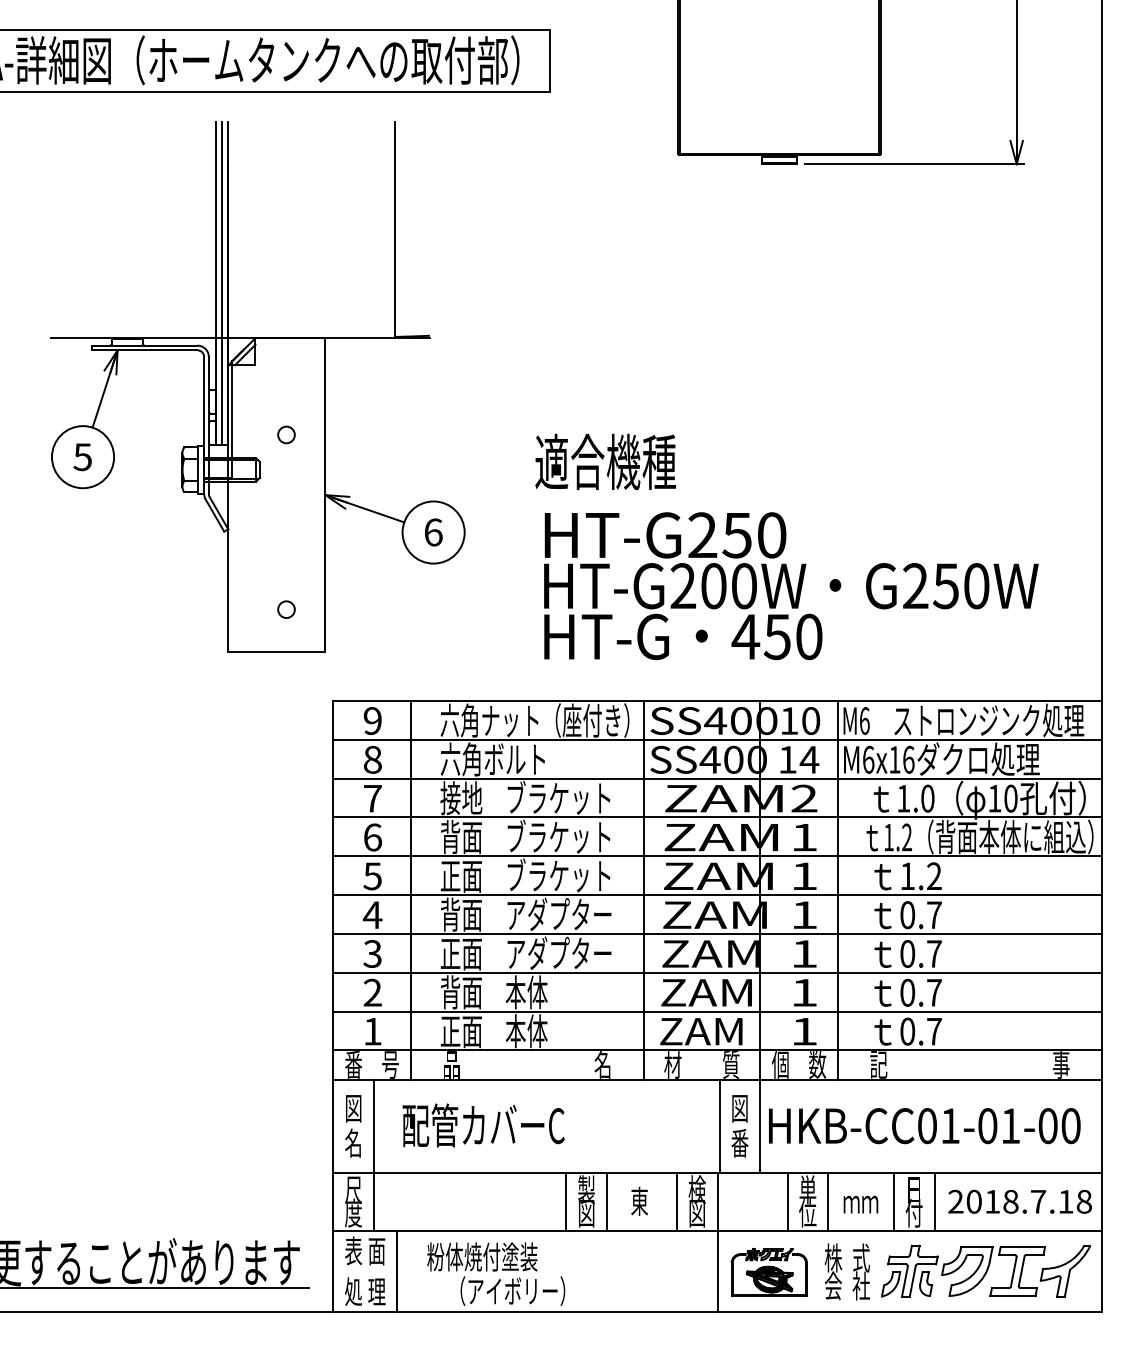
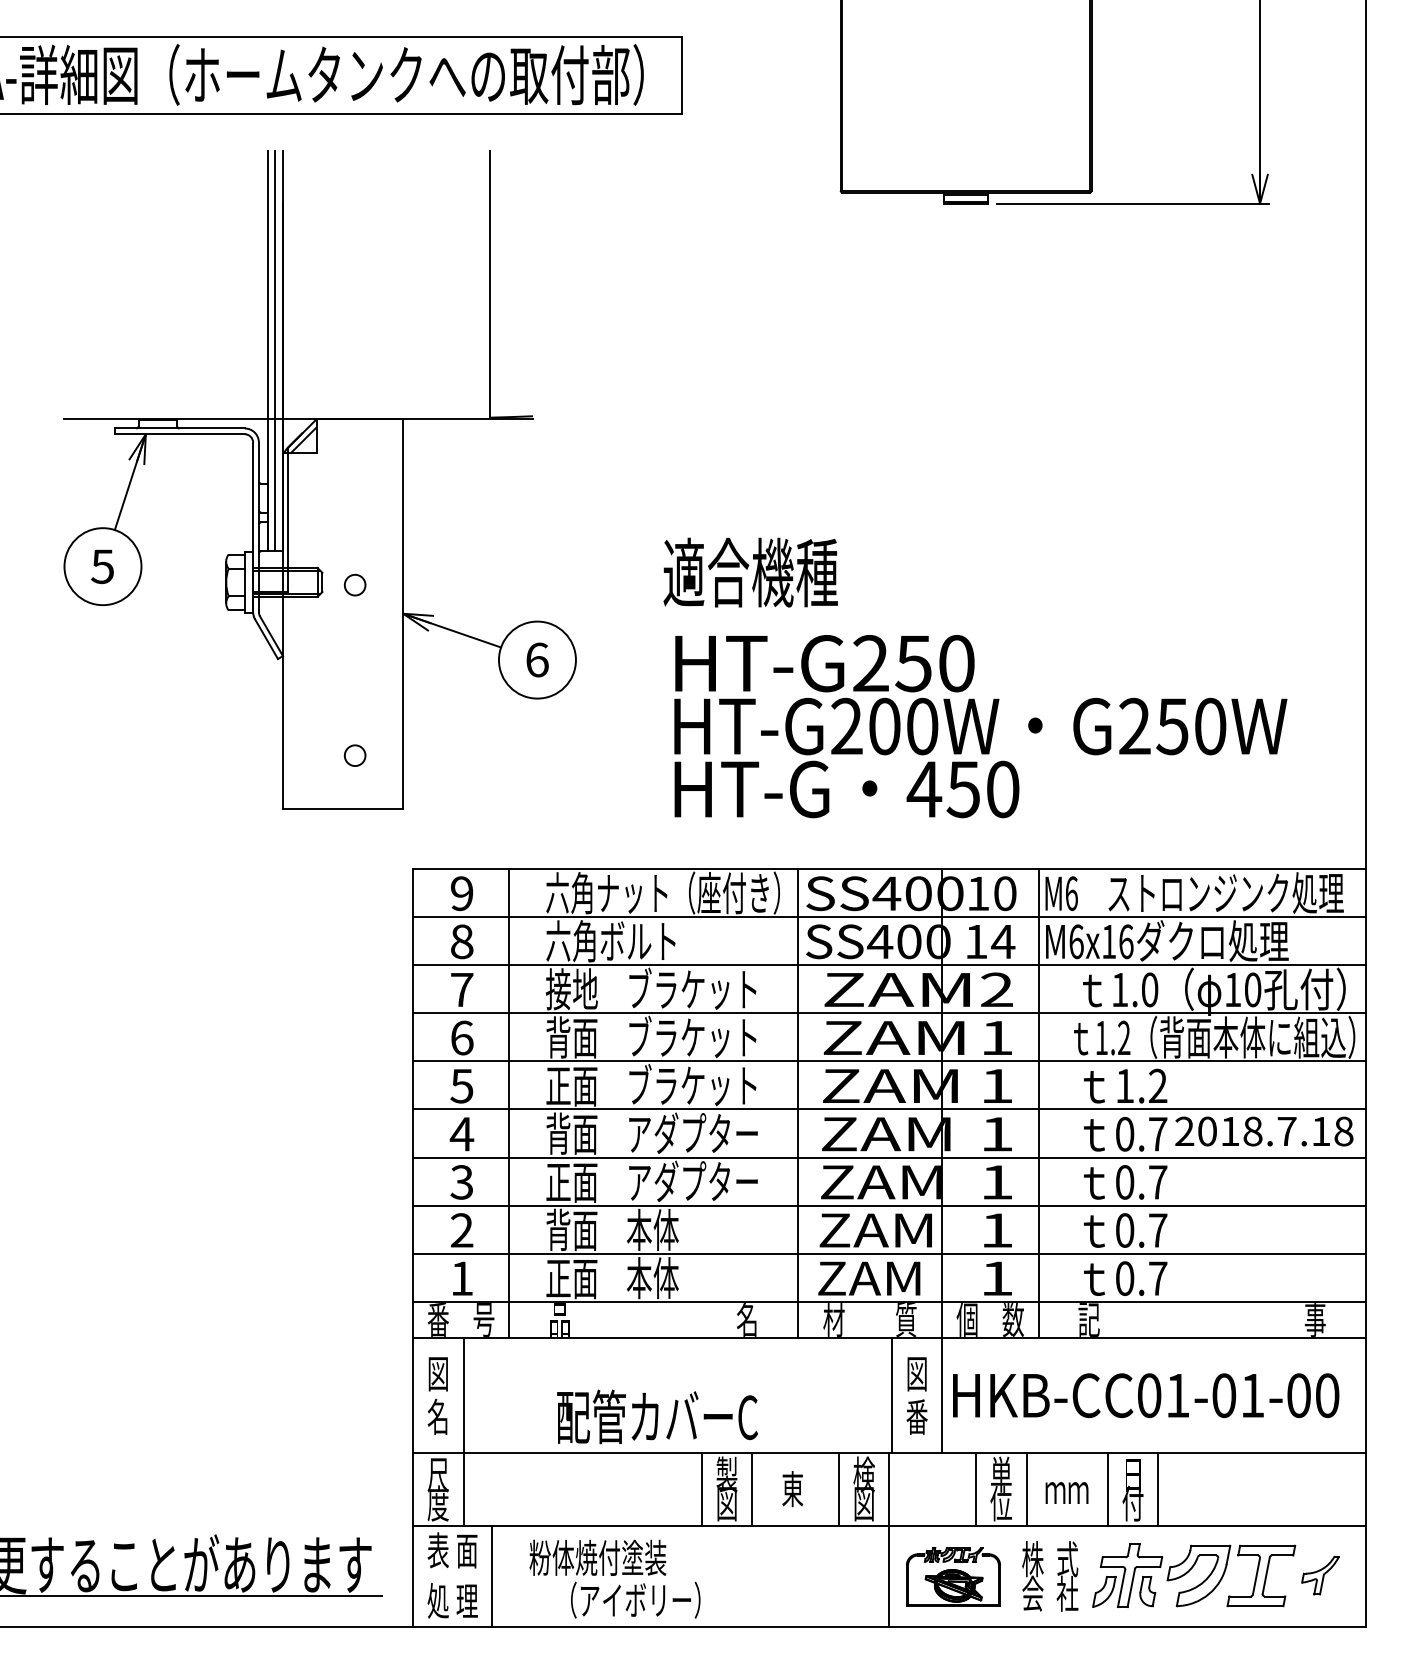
circle: (285, 434) -> (354, 584), moved
text: (483, 1125) -> (657, 1416), moved
text: (1020, 1201) -> (1264, 1131), moved
part: (1065, 1271) -> (1320, 1575), size x0.6

